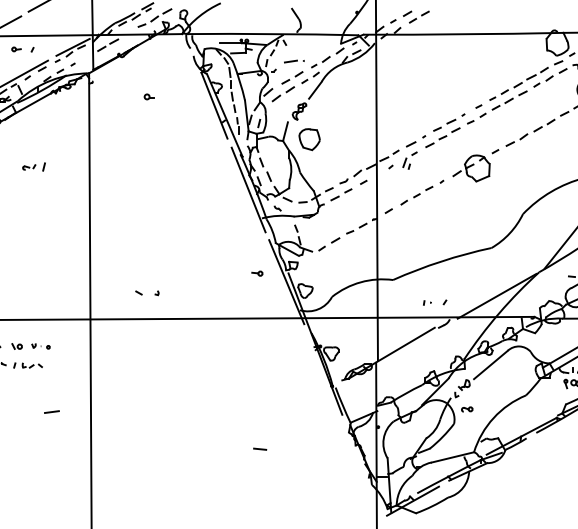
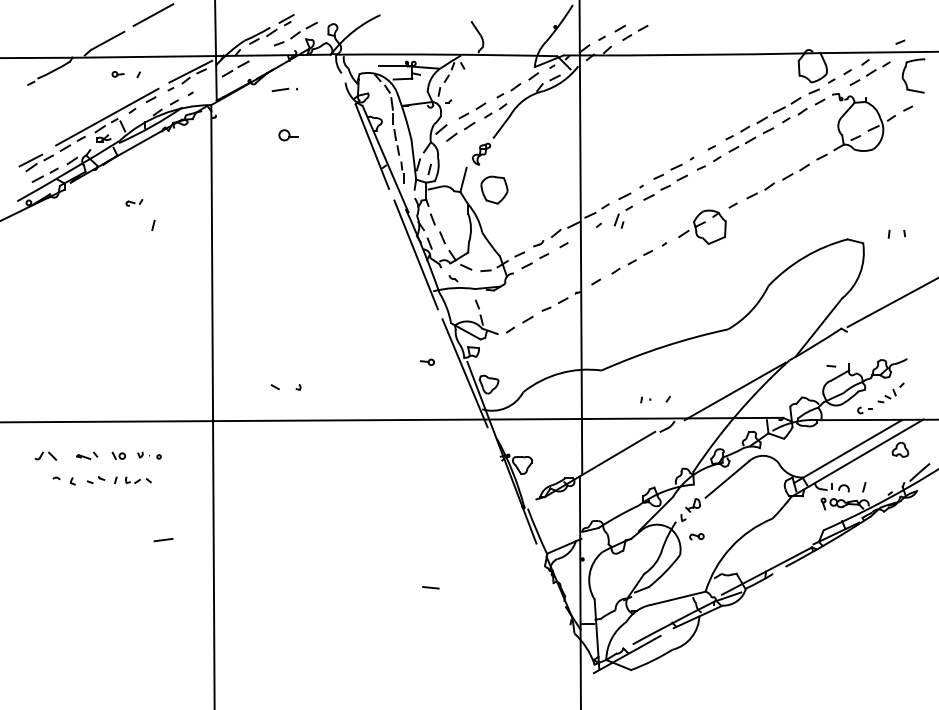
part: (294, 61) -> (284, 89), moved
part: (148, 97) -> (287, 135), size x1.6
part: (29, 167) -> (134, 202), moved

